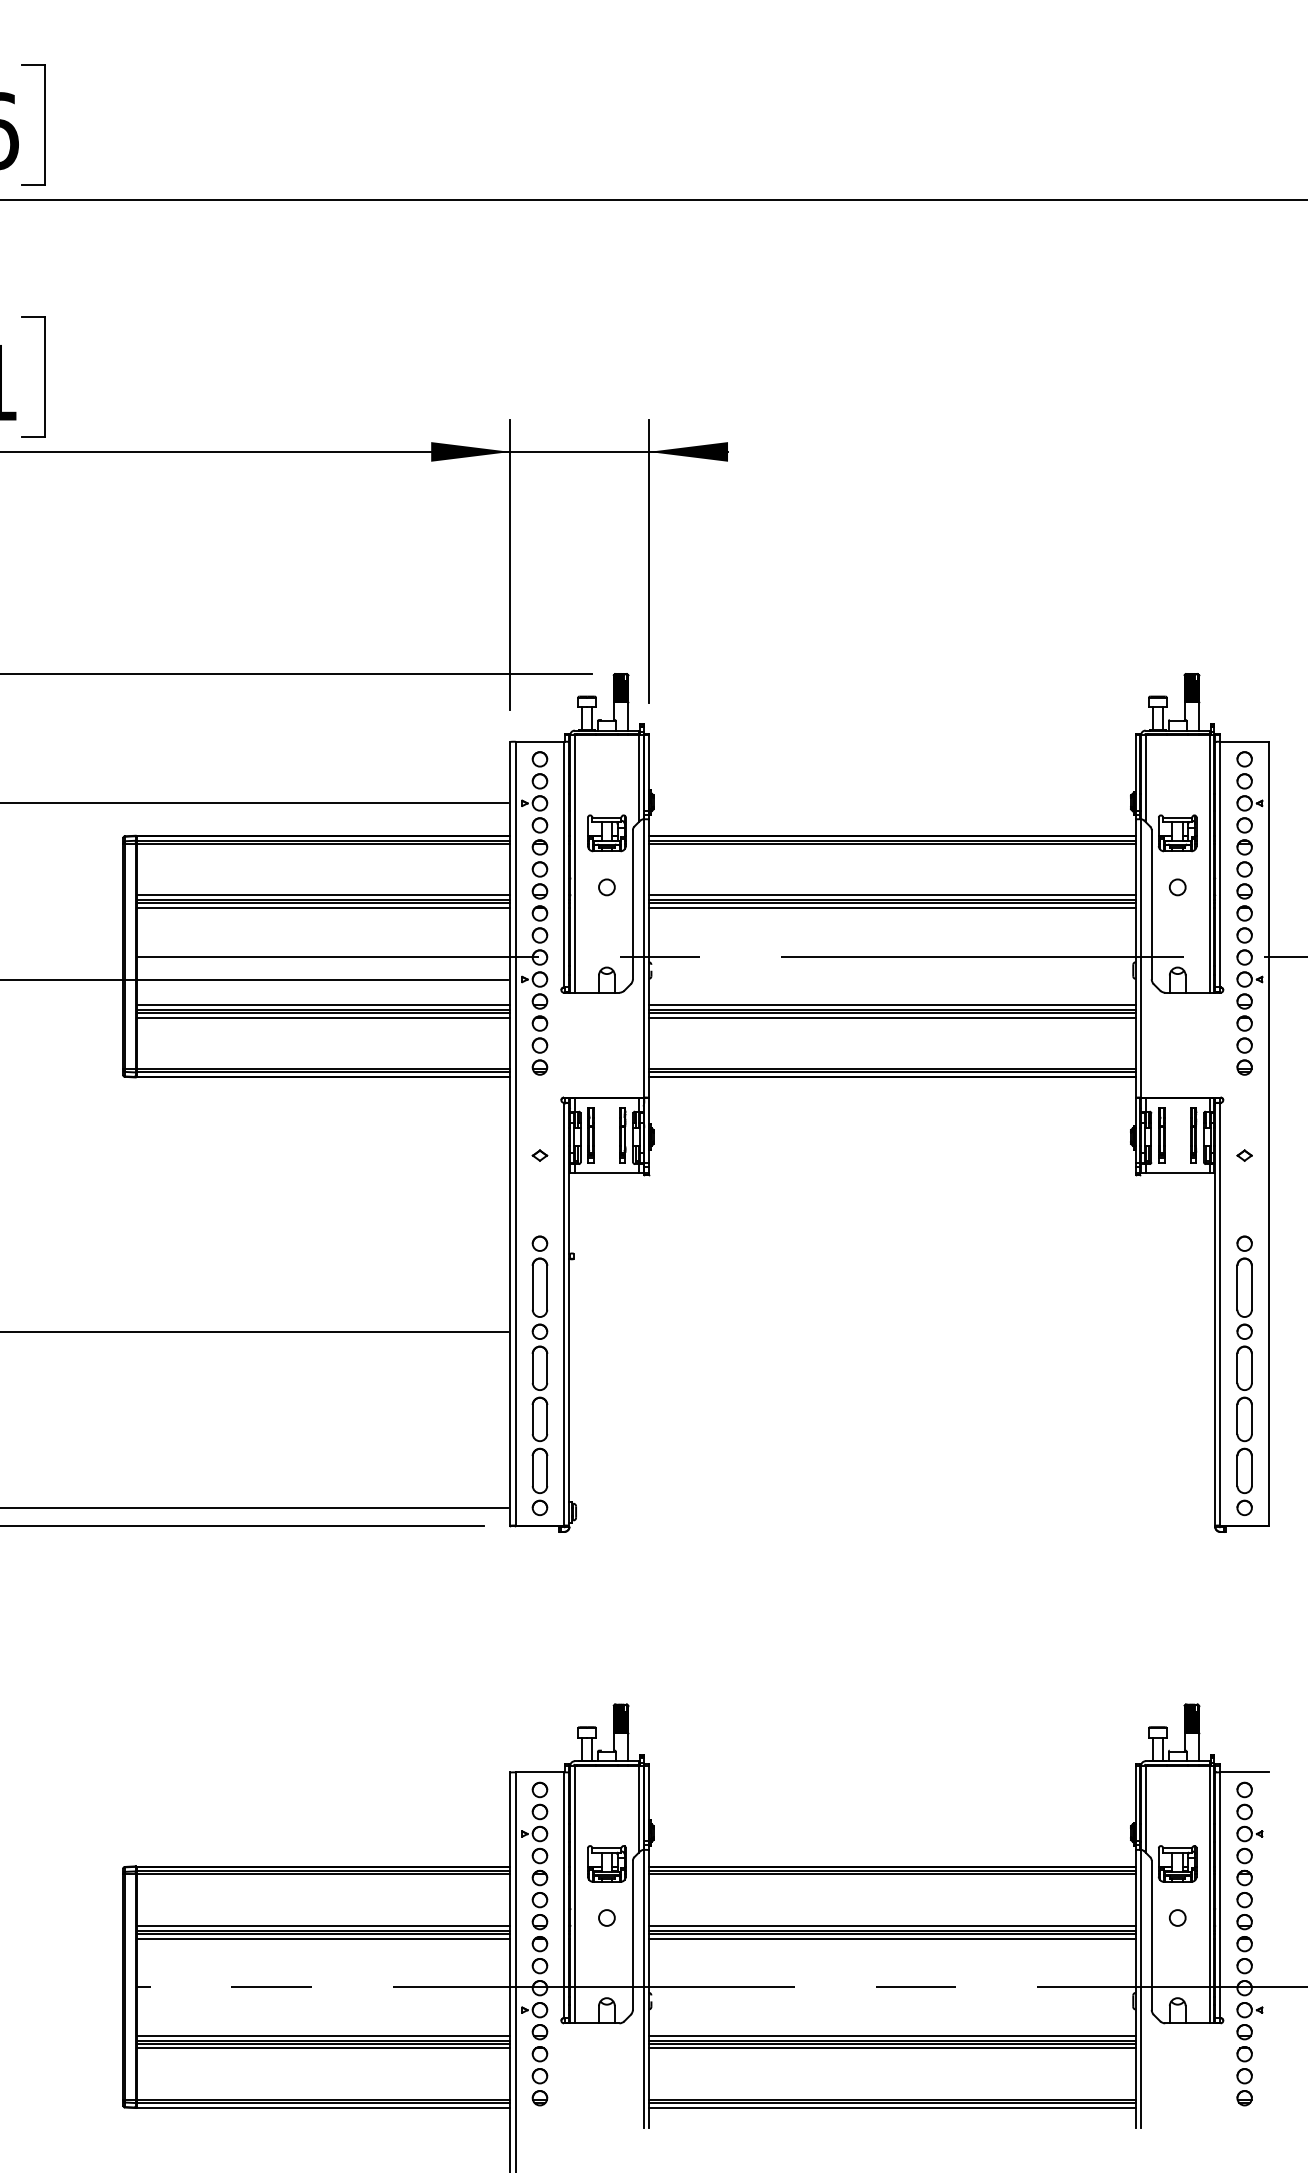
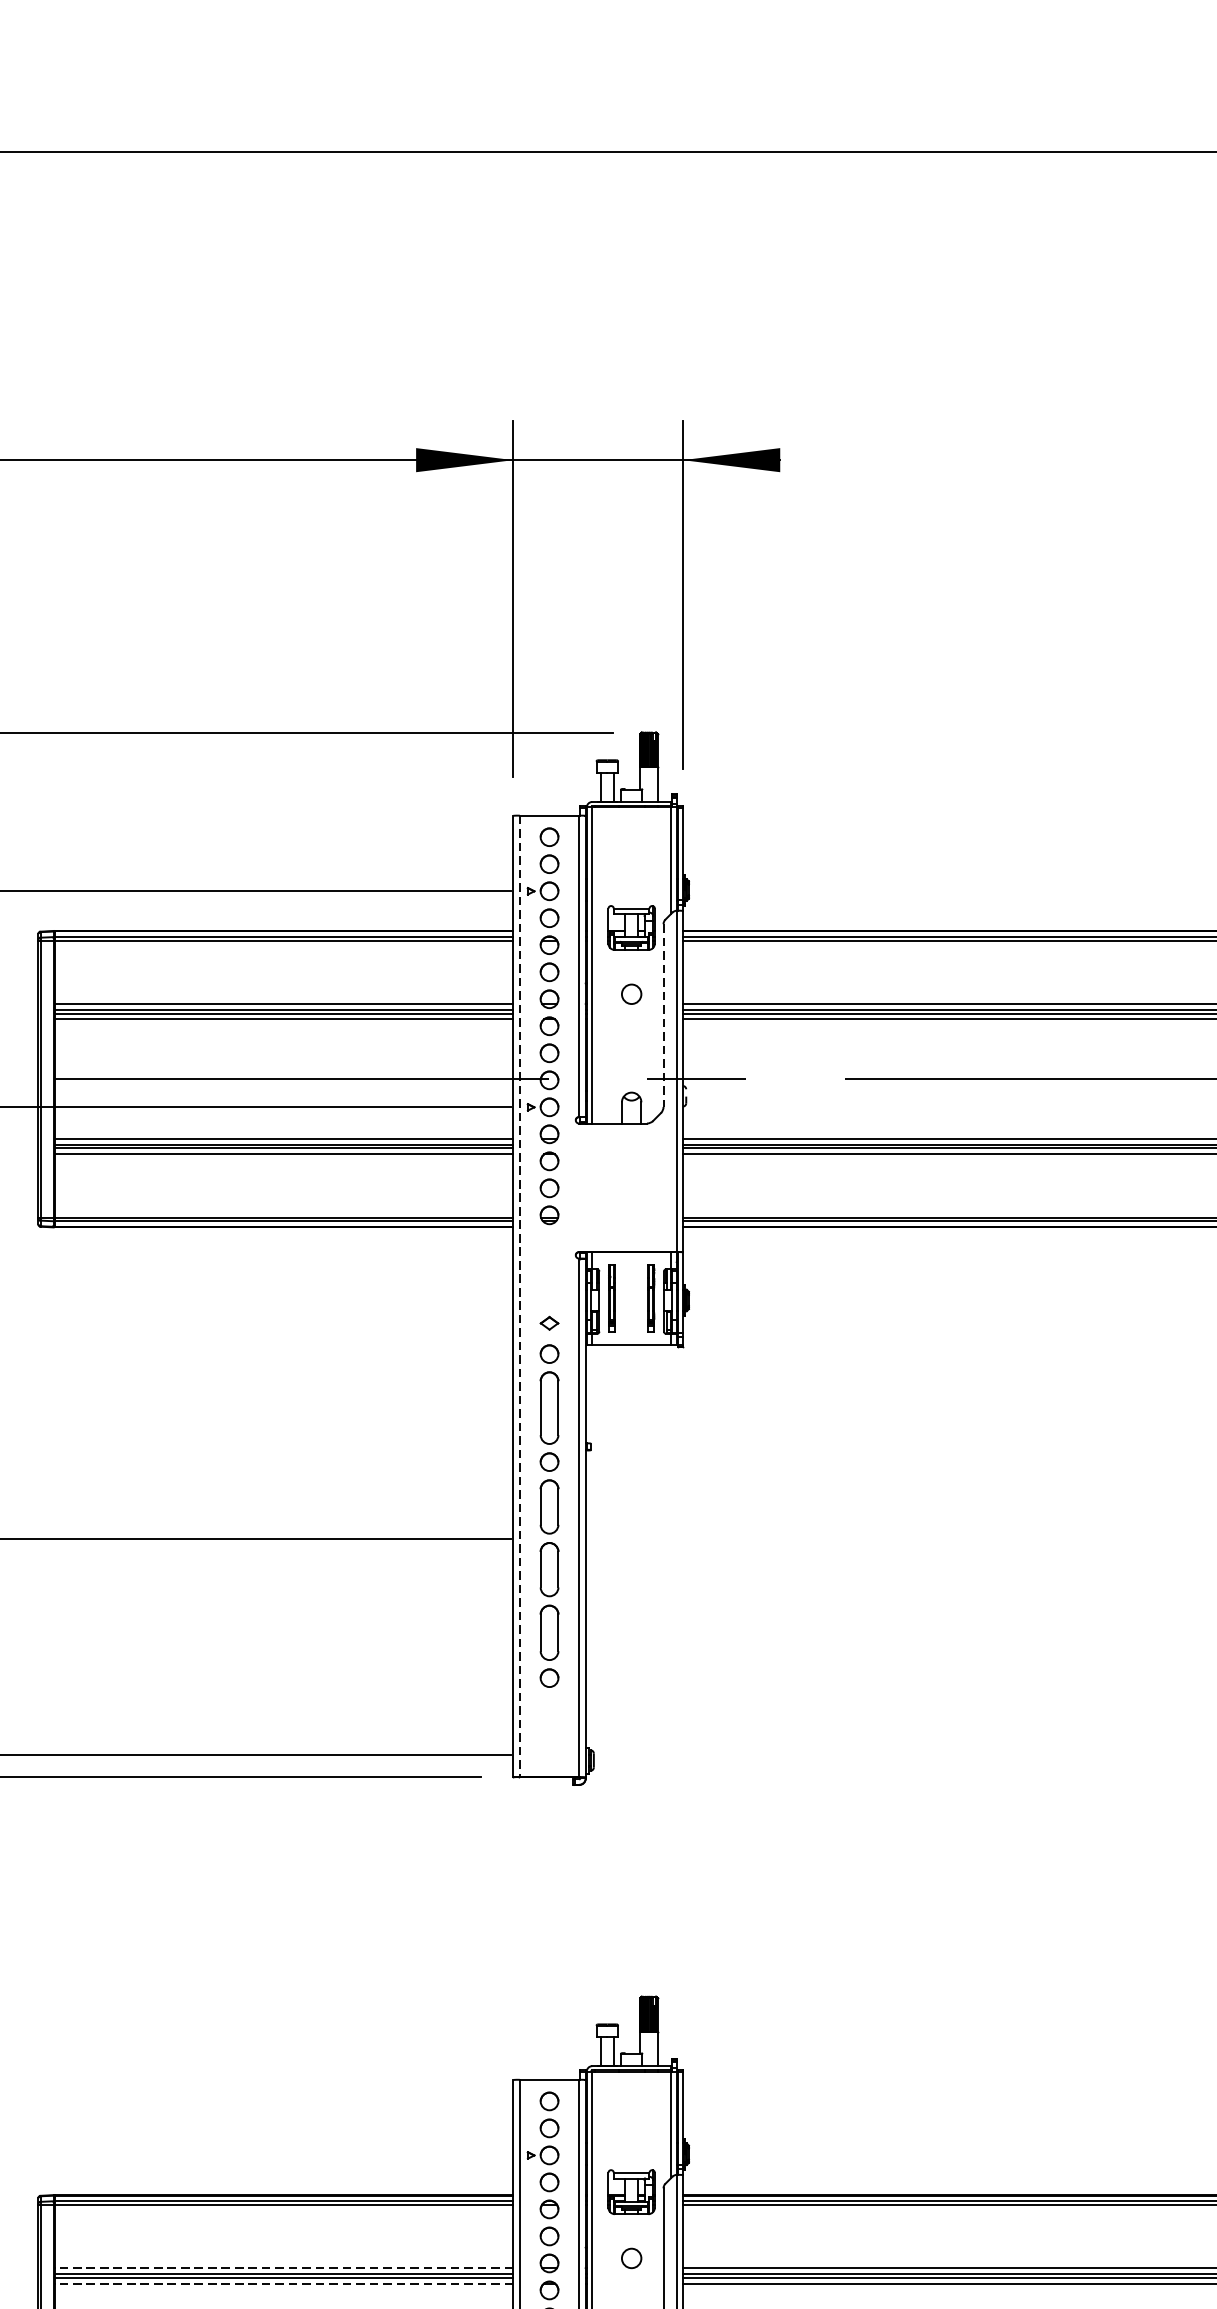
line: (632, 904) -> (663, 1015), solid -> dashed
line: (515, 1133) -> (519, 1296), solid -> dashed
part: (539, 1375) -> (548, 1515), moved
line: (323, 1925) -> (284, 2267), solid -> dashed
line: (323, 1938) -> (284, 2283), solid -> dashed

